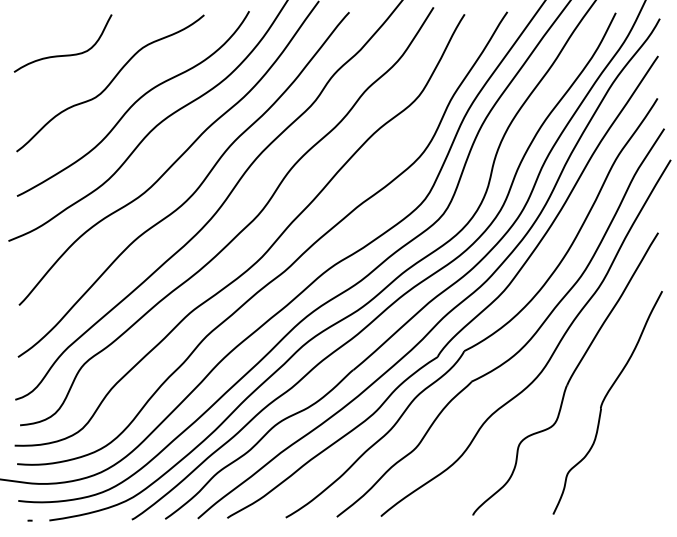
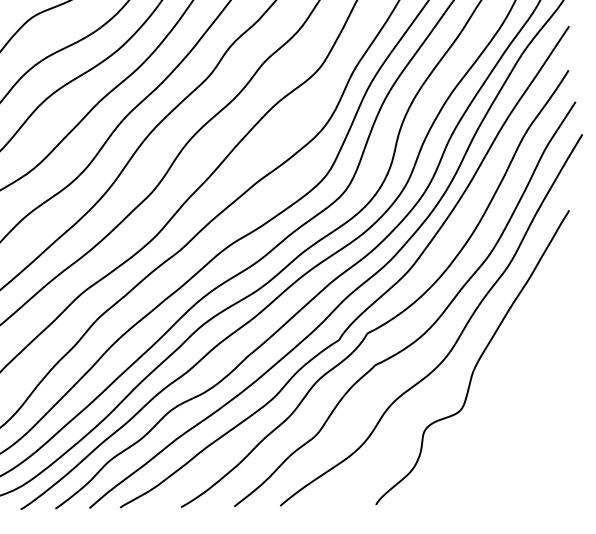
part: (607, 402) -> (516, 387), removed

